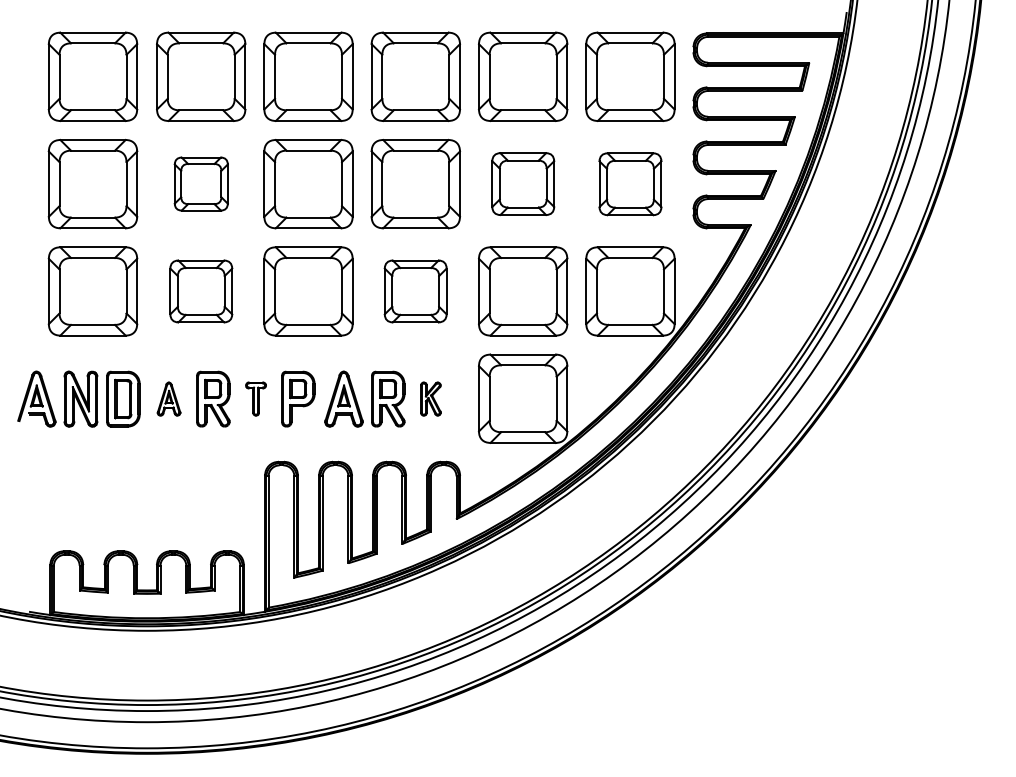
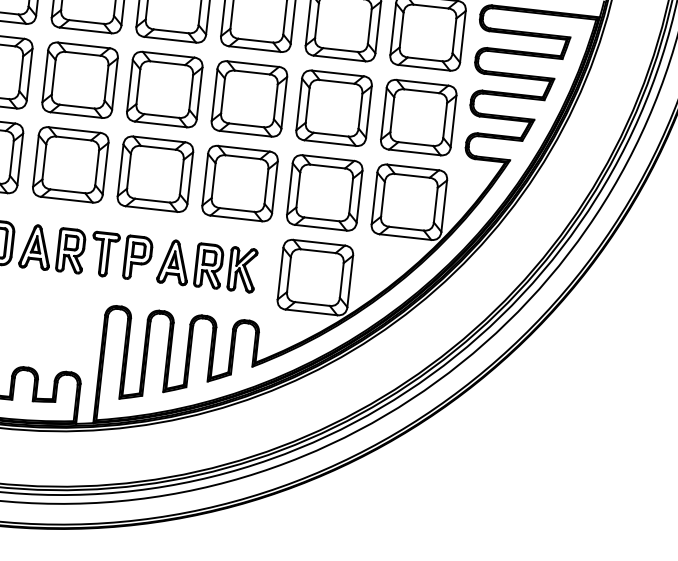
part: (201, 183) -> (80, 79), size x1.67
part: (523, 183) -> (334, 107), size x1.43
part: (630, 184) -> (418, 117), size x1.43
part: (201, 291) -> (71, 164), size x1.43
part: (415, 291) -> (239, 183), size x1.43
part: (168, 398) -> (35, 246), size x1.67
part: (255, 398) -> (104, 254), size x1.67
part: (430, 398) -> (242, 269), size x1.67

